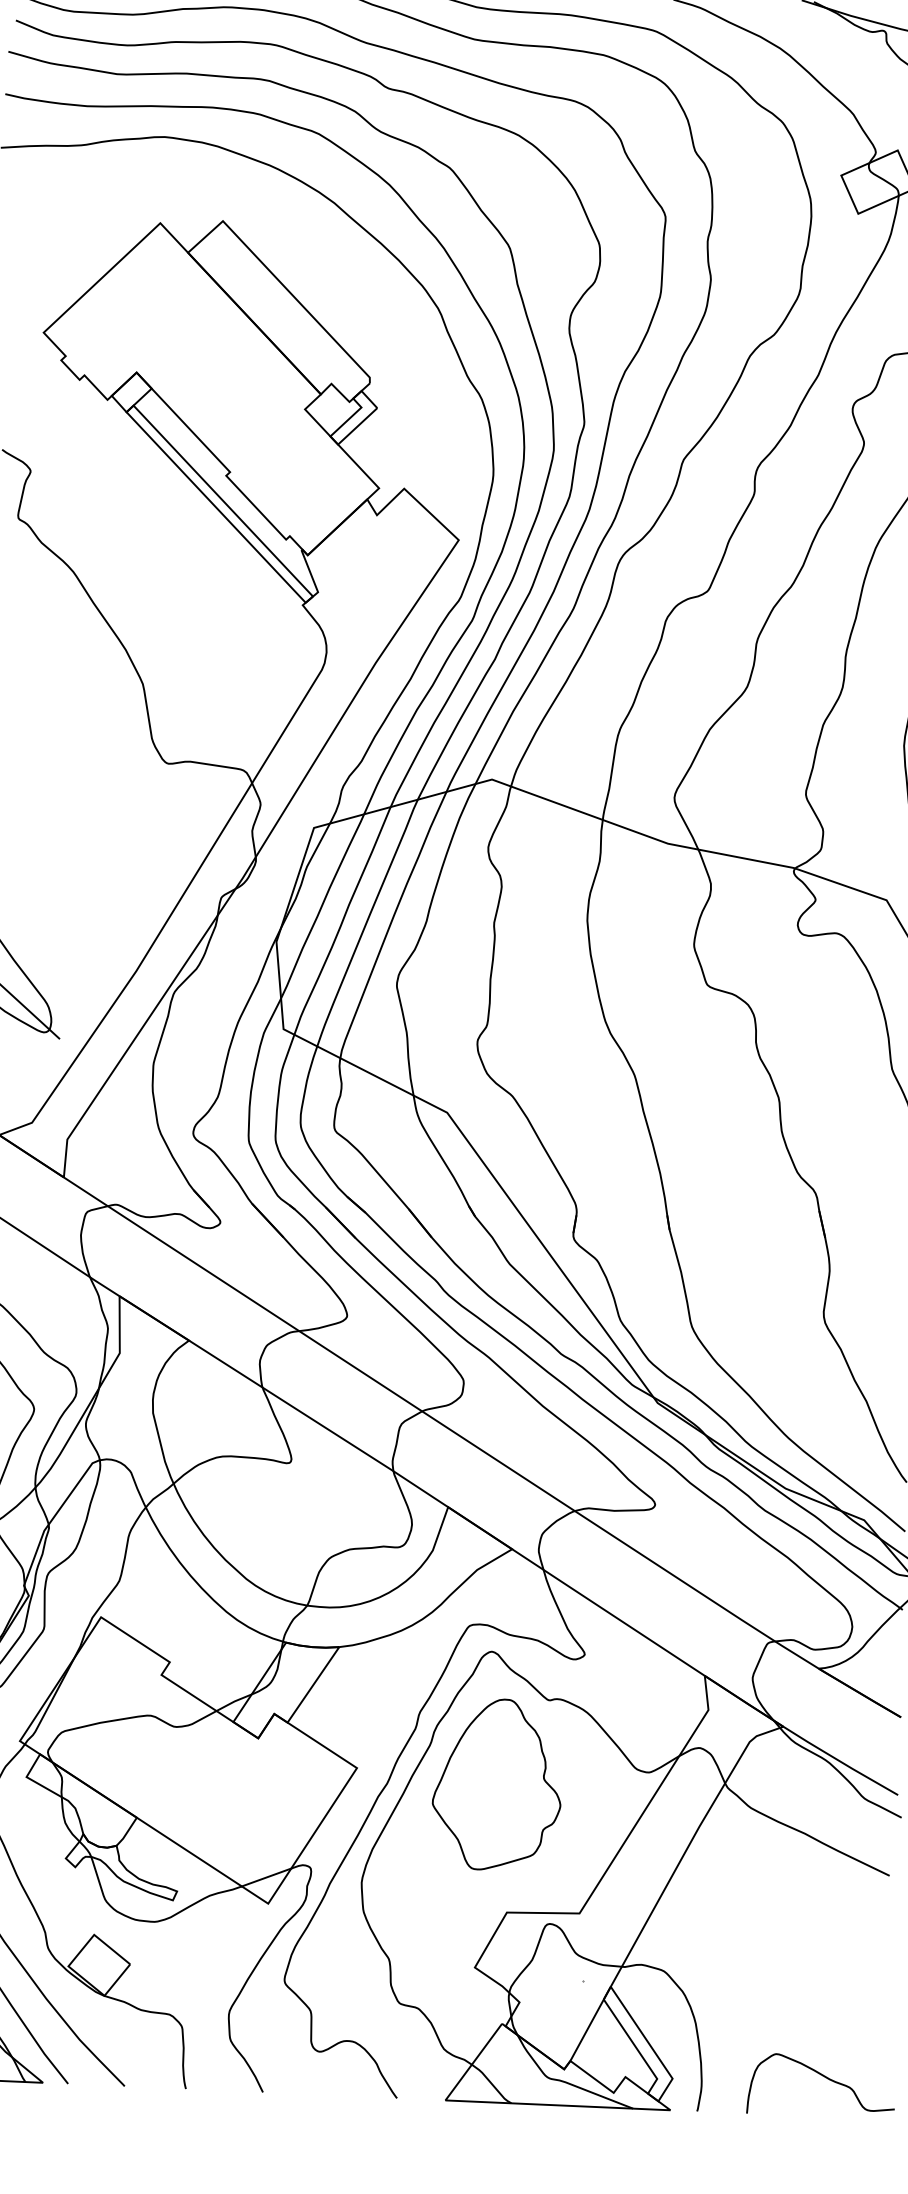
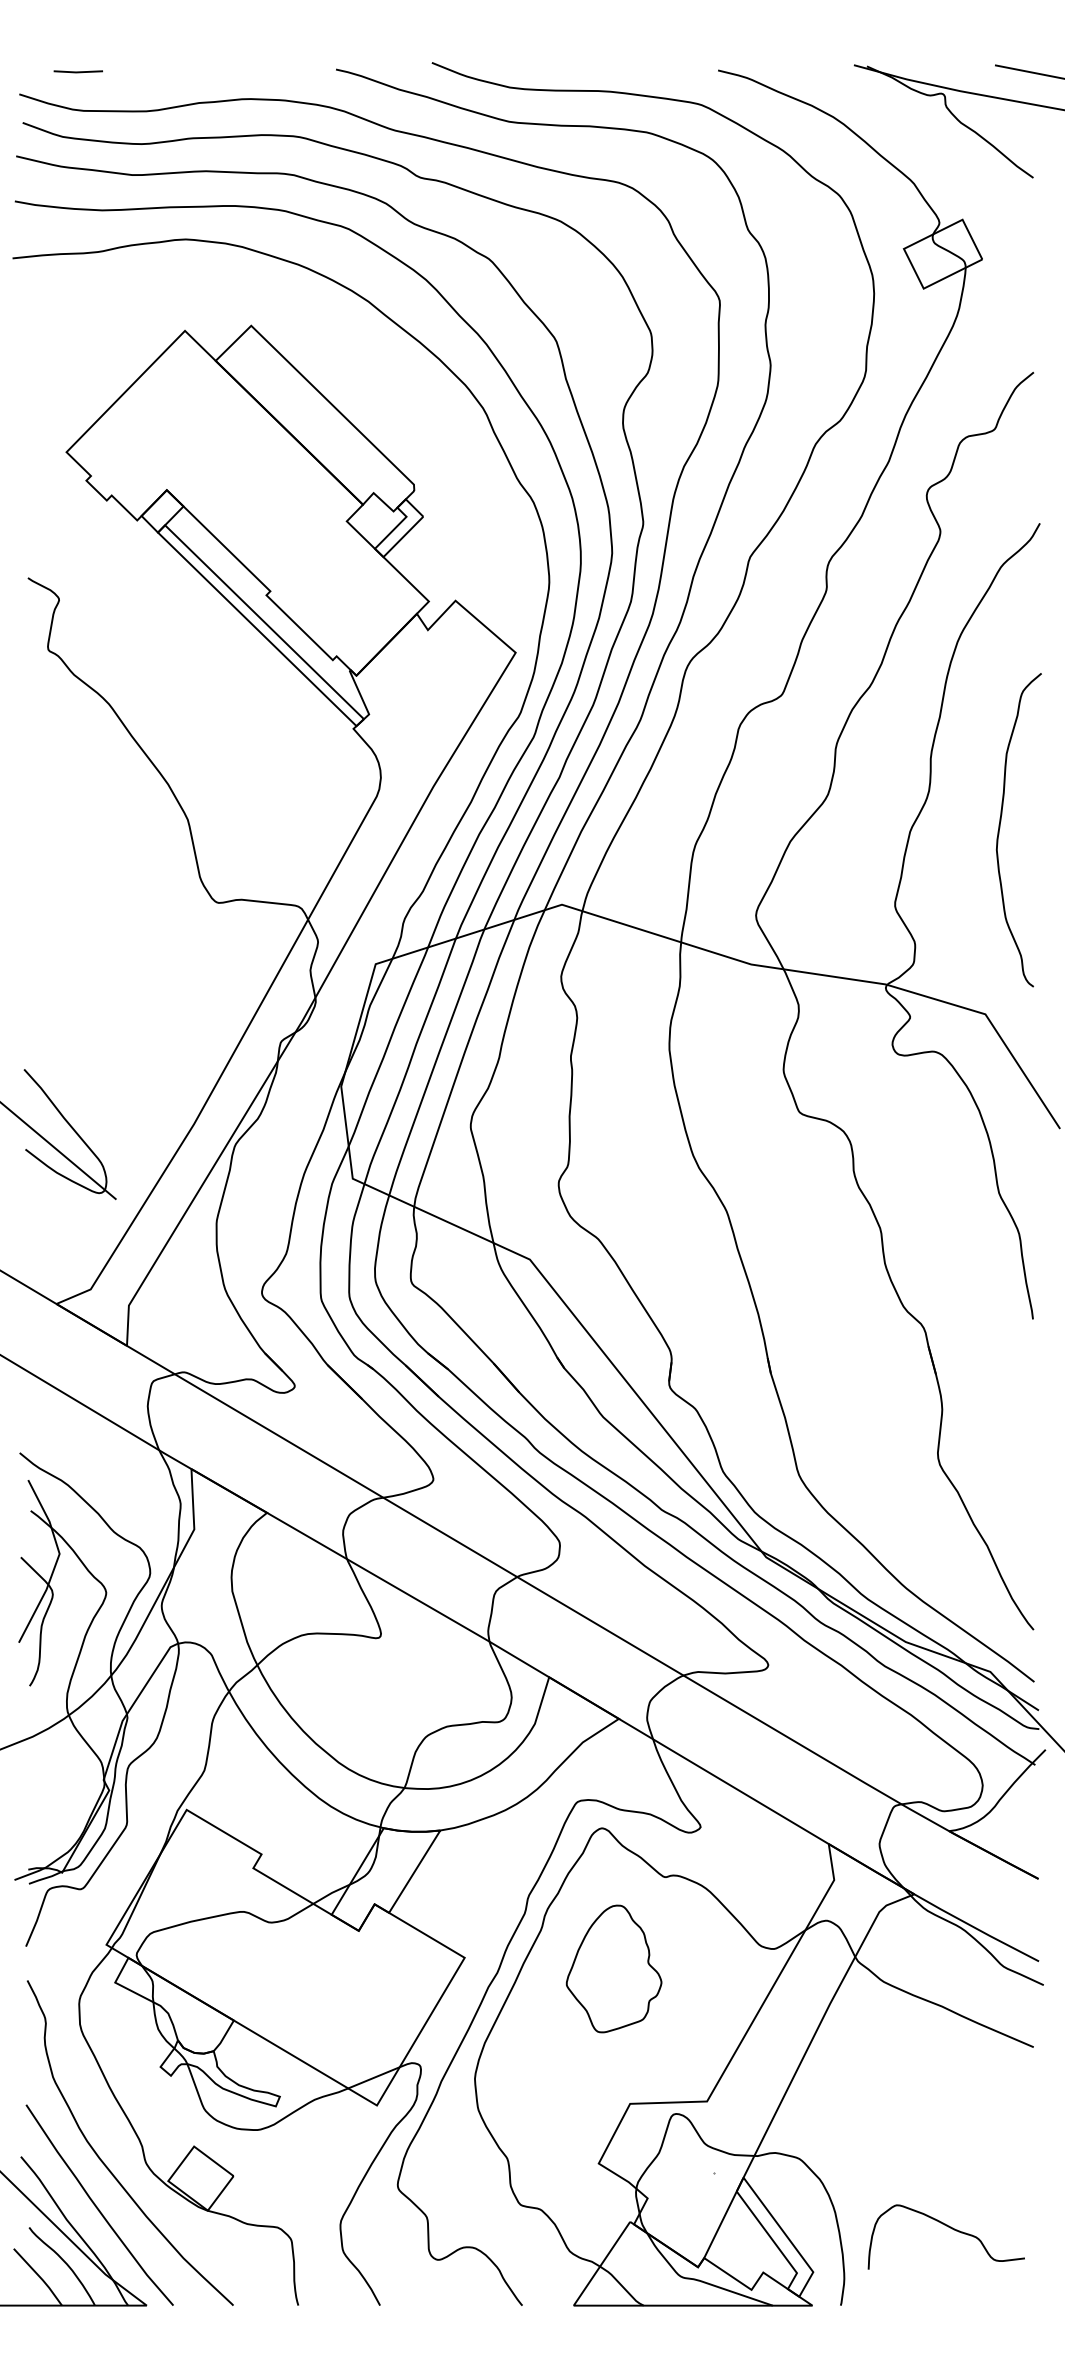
part: (496, 1784) -> (613, 1968), size x0.7
curve: (825, 2078) -> (950, 2228), moved

